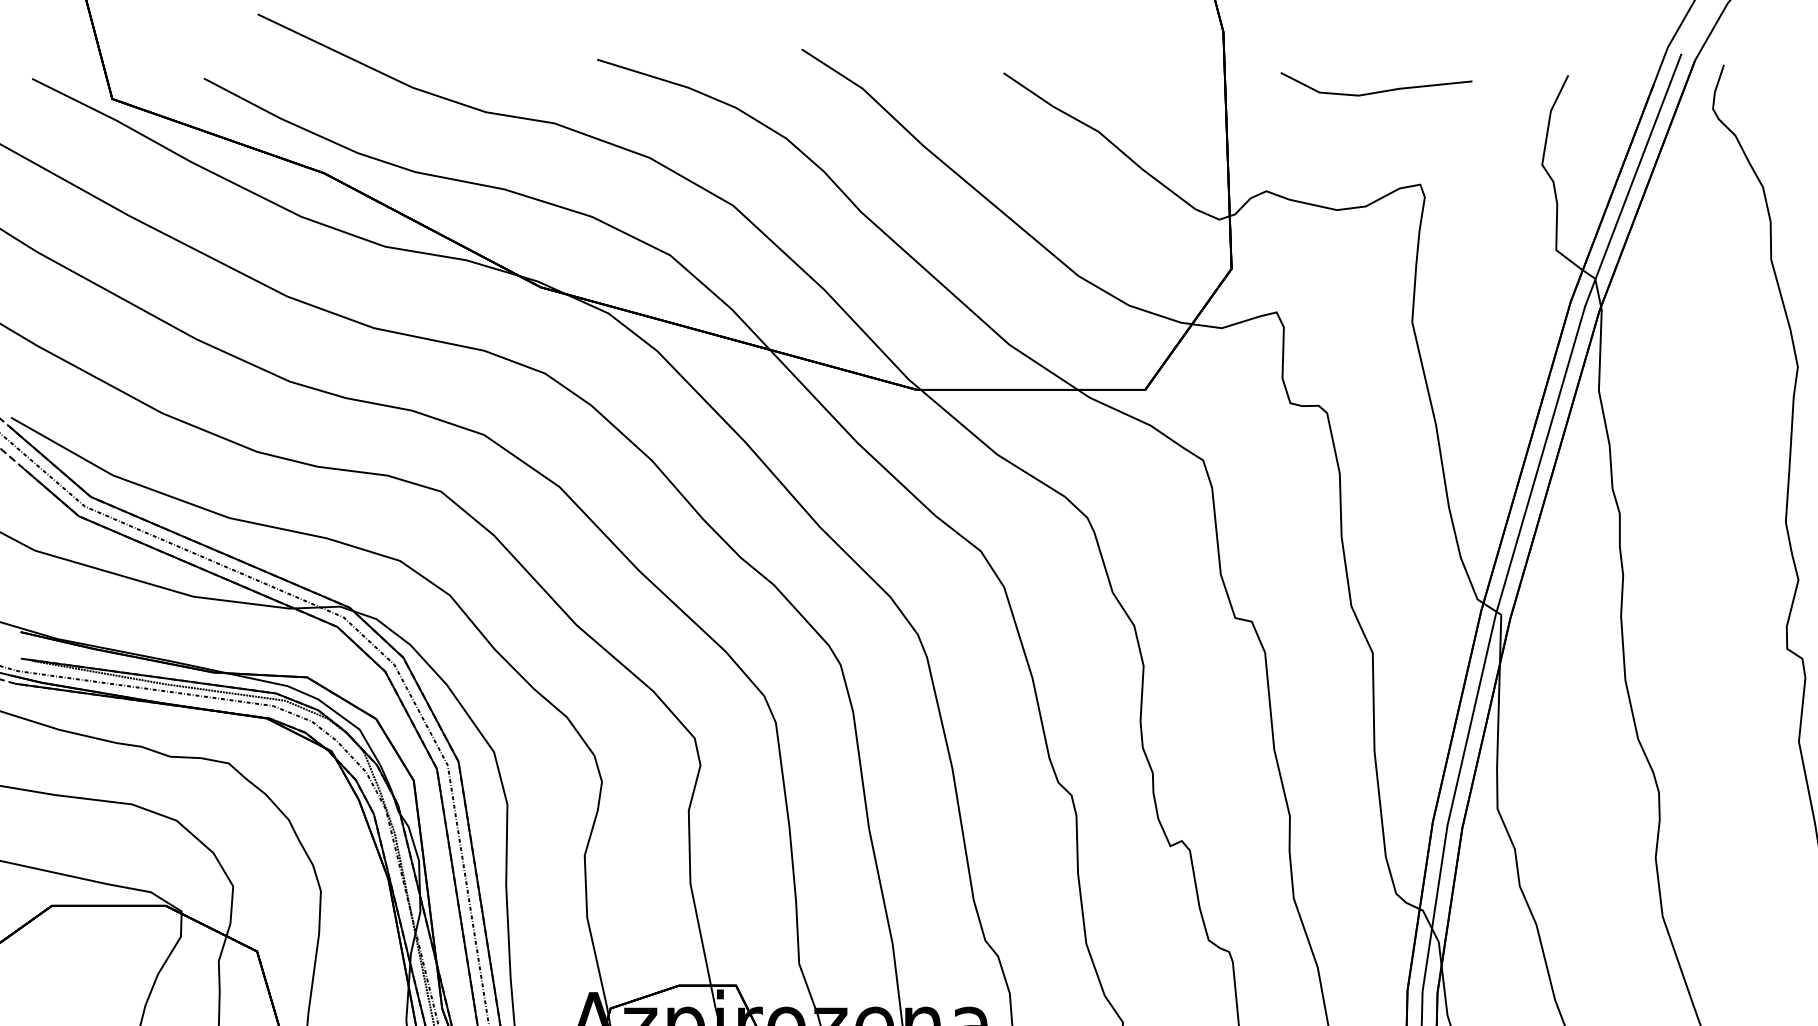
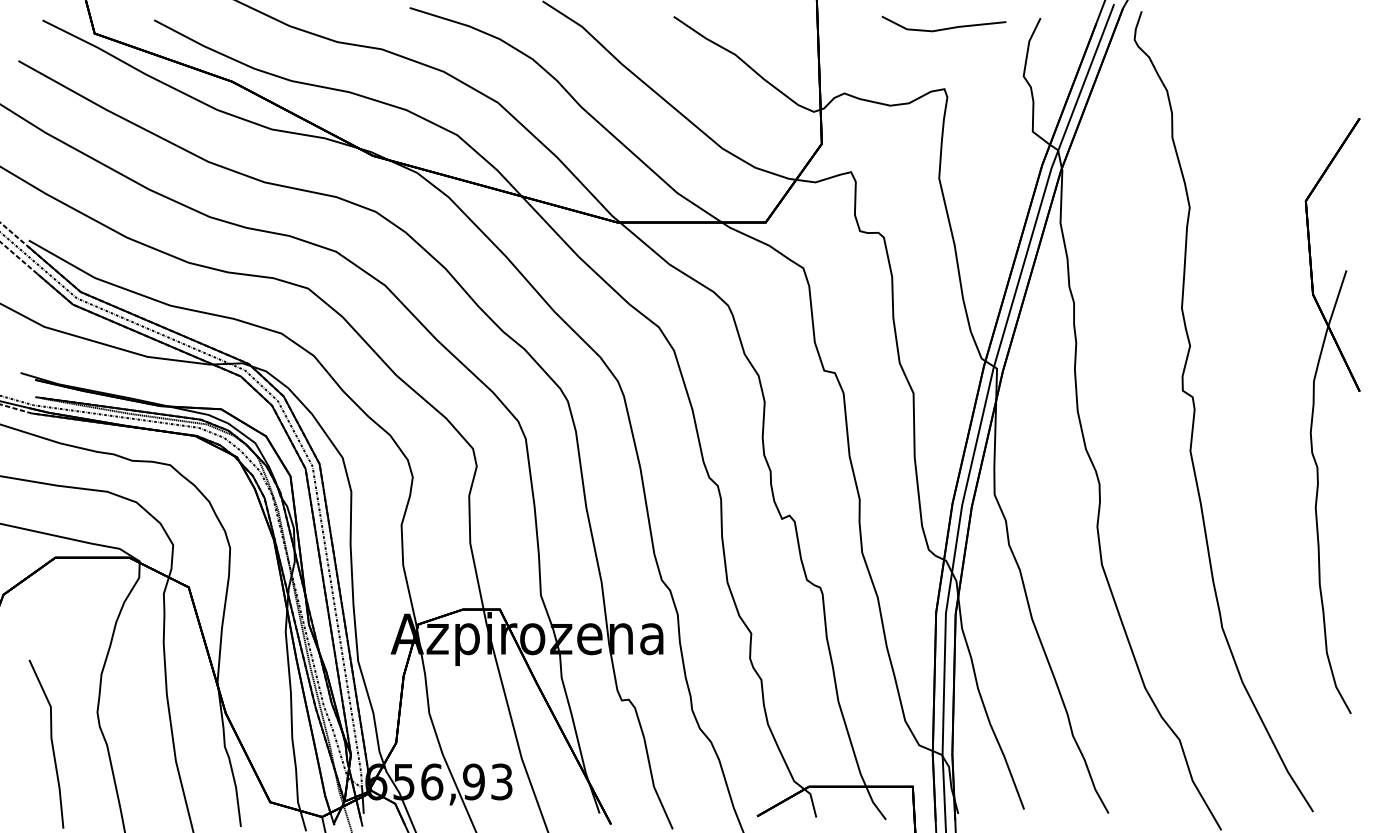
line: (1375, 91) -> (943, 28), moved

